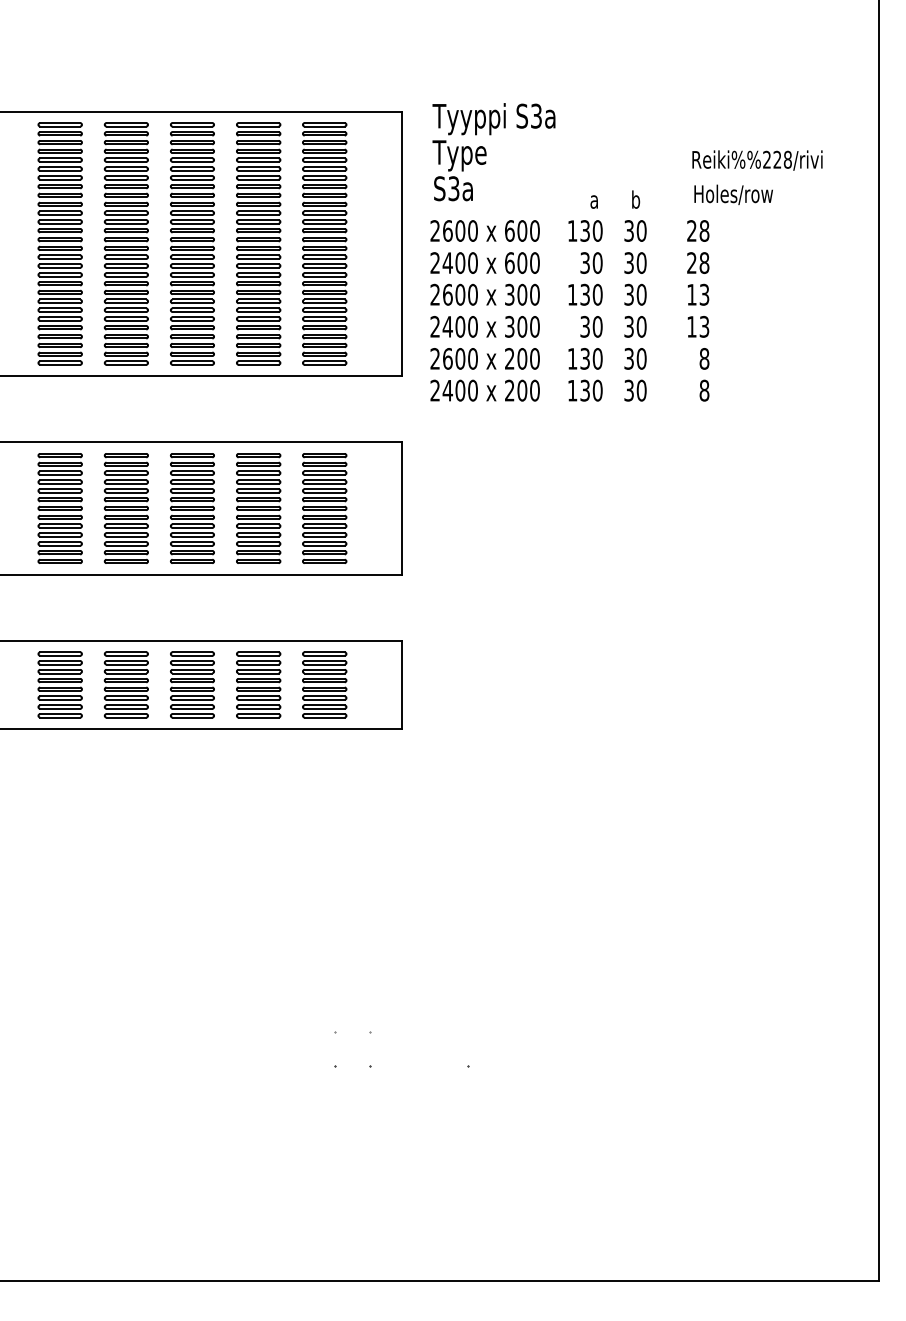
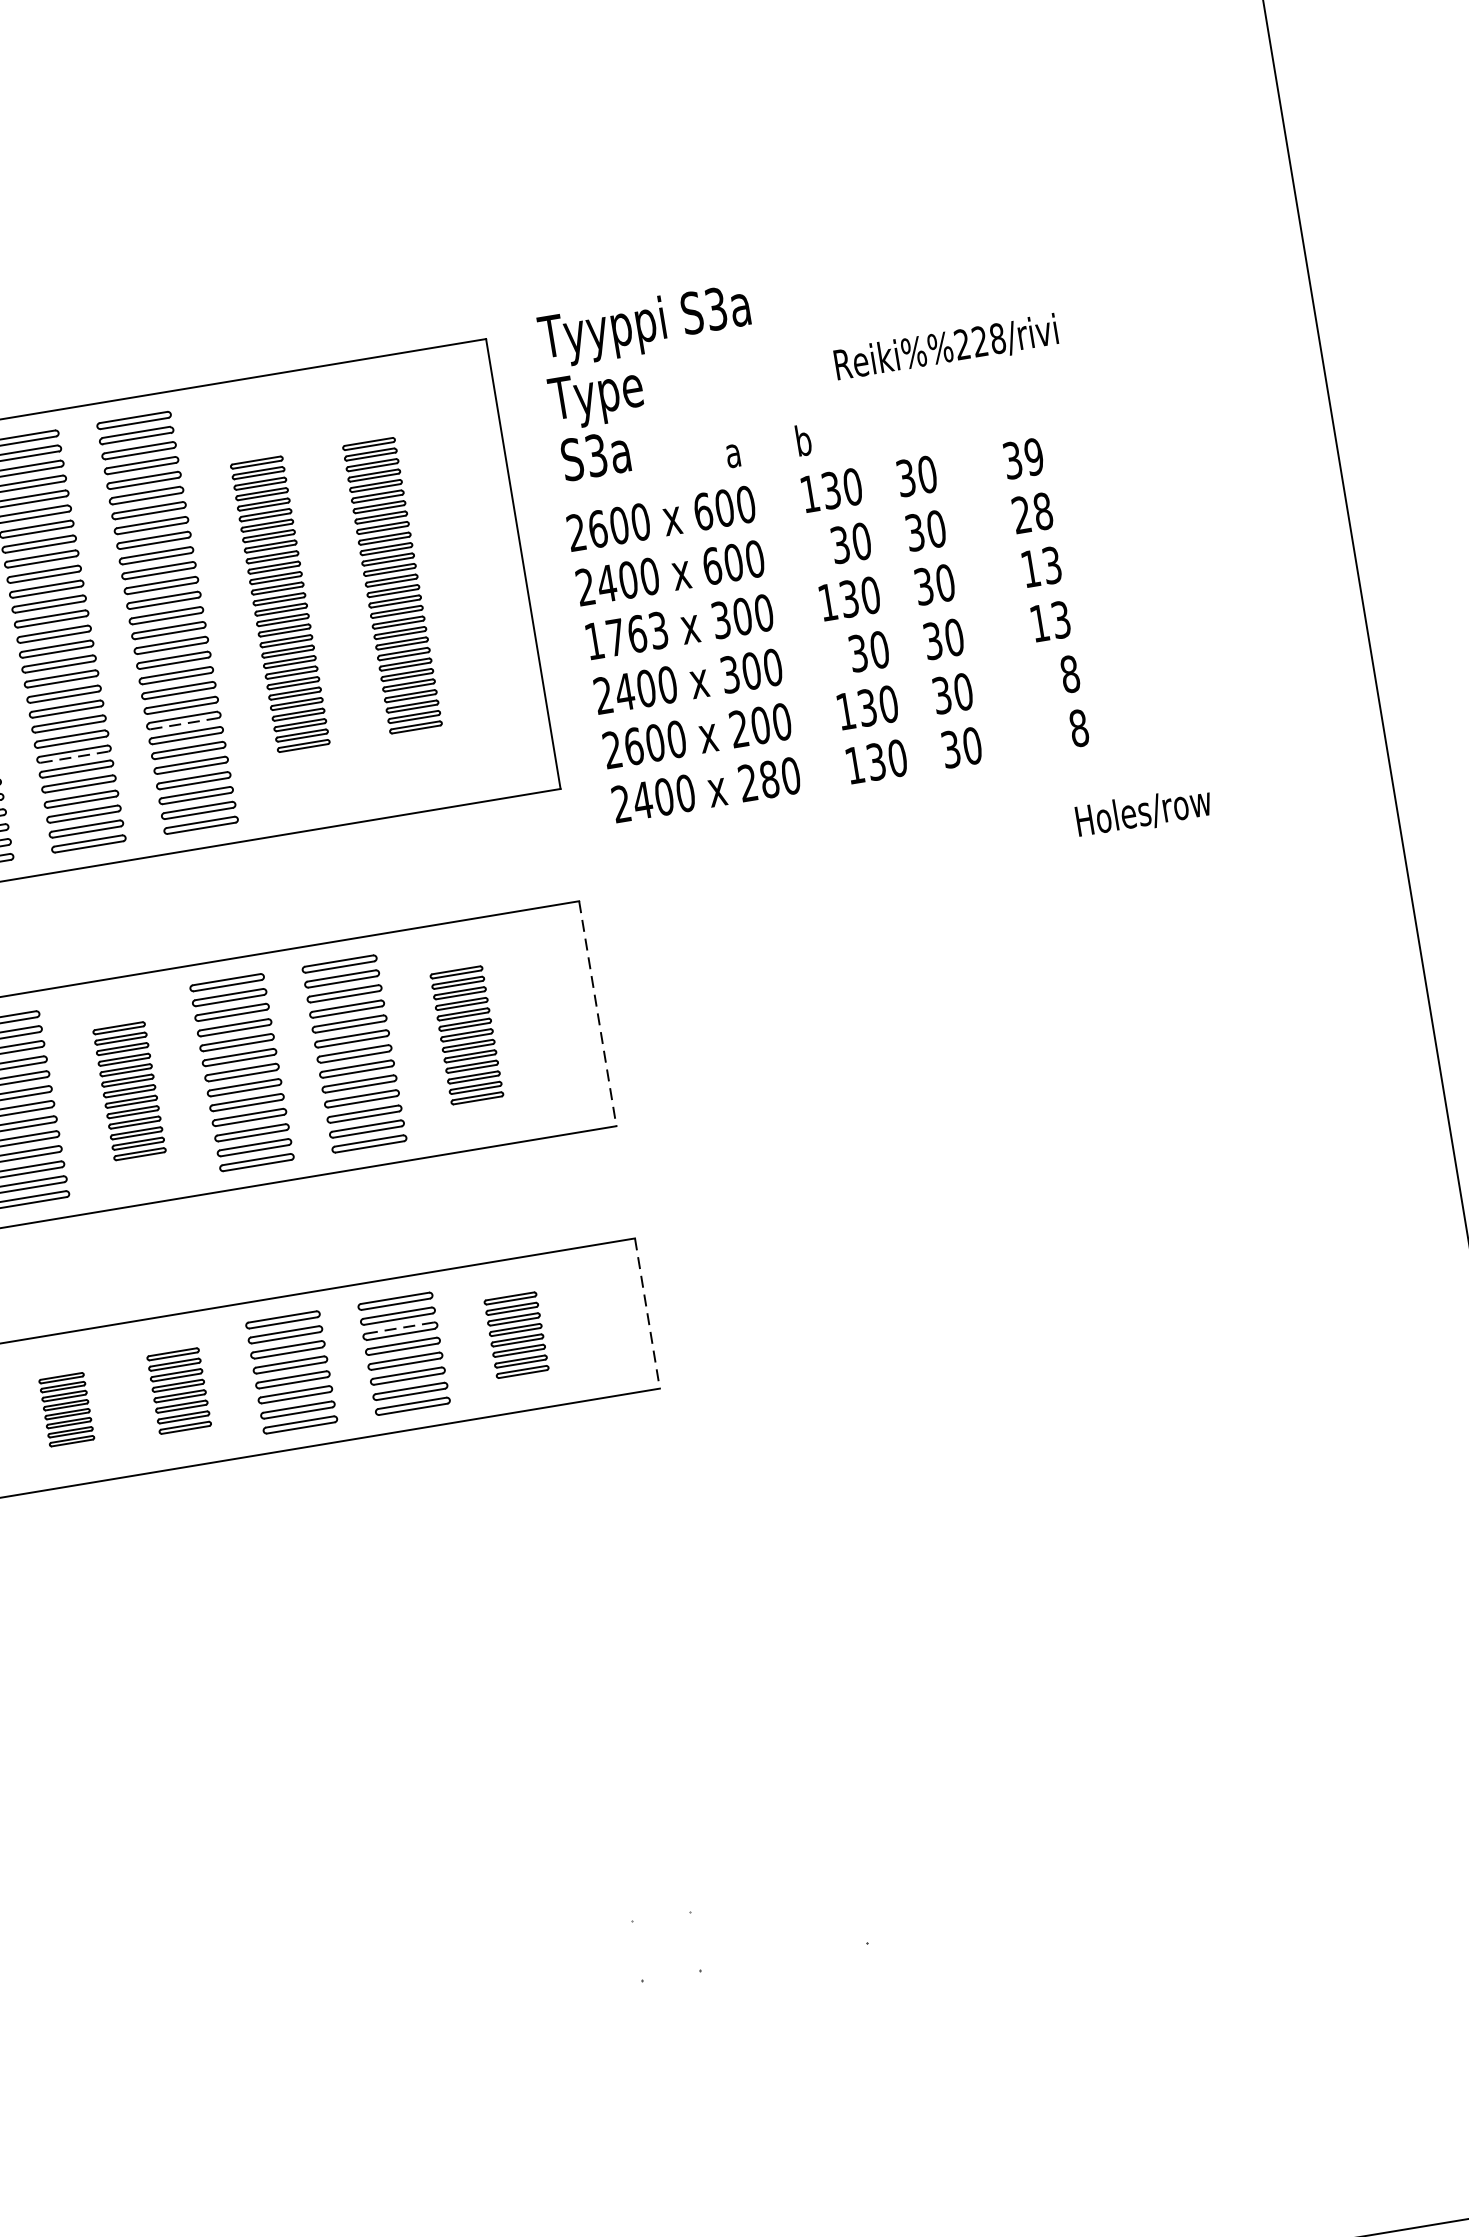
text: (757, 160) -> (946, 348), moved
text: (733, 194) -> (1143, 811), moved
text: (615, 199) -> (768, 445), moved
text: (698, 230) -> (1023, 457), 28 -> 39
part: (258, 243) -> (279, 603), size x0.7
part: (324, 243) -> (391, 585), size x0.7
text: (453, 294) -> (625, 635), 2600 -> 1763
line: (192, 303) -> (184, 724), solid -> dashed
line: (126, 312) -> (74, 758), solid -> dashed
text: (522, 390) -> (769, 779), 200 -> 280
part: (125, 508) -> (128, 1091), size x0.7
part: (324, 508) -> (466, 1035), size x0.7
line: (401, 509) -> (597, 1015), solid -> dashed
line: (259, 669) -> (401, 1327), solid -> dashed
part: (59, 684) -> (65, 1409), size x0.6
part: (125, 684) -> (177, 1390), size x0.7
part: (324, 684) -> (515, 1334), size x0.7
line: (401, 685) -> (647, 1314), solid -> dashed

